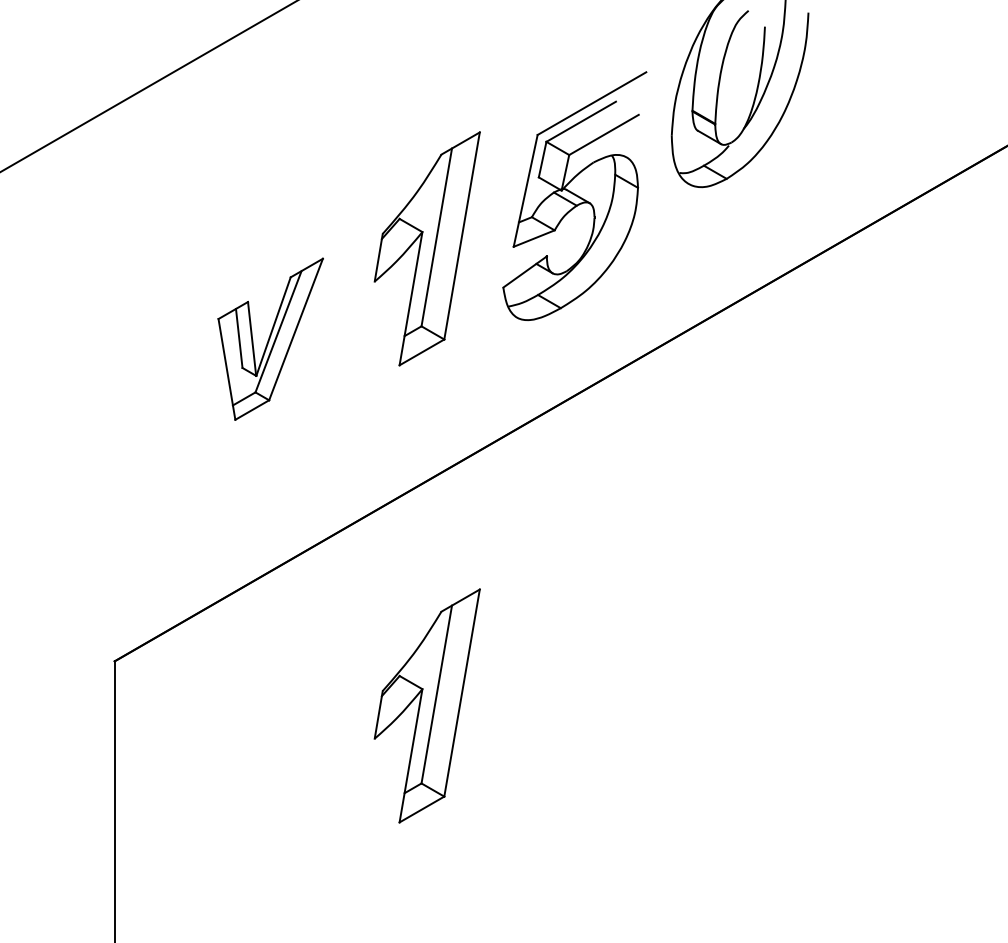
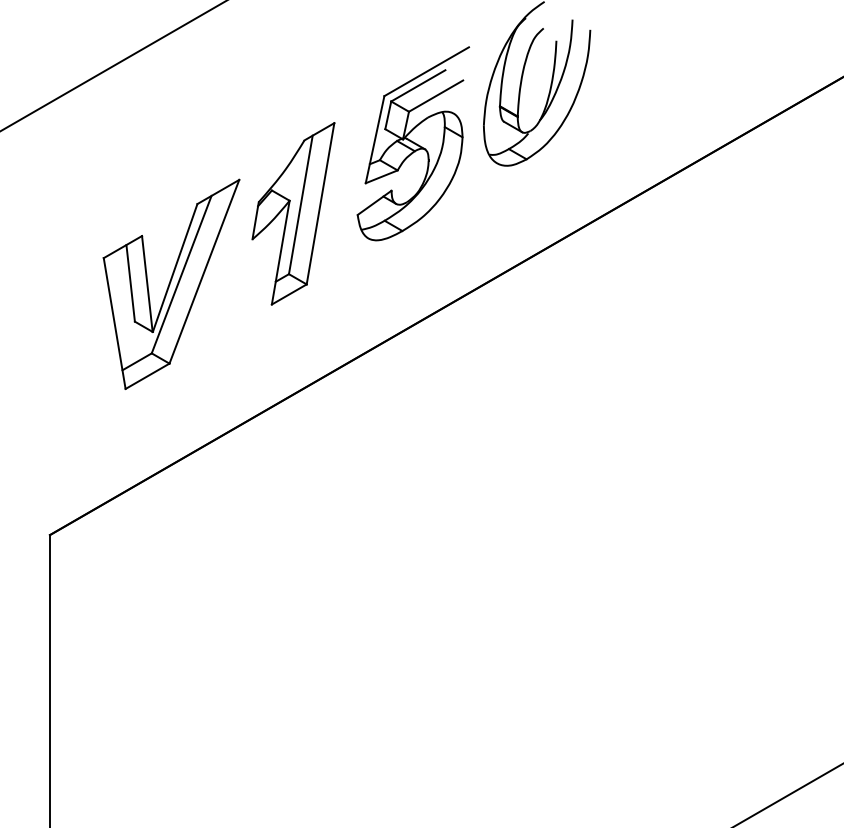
part: (575, 195) -> (413, 143), moved
part: (270, 338) -> (171, 283), size x1.67
part: (427, 705) -> (293, 569), removed

